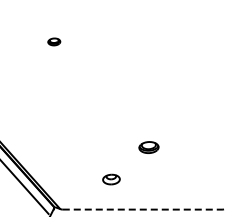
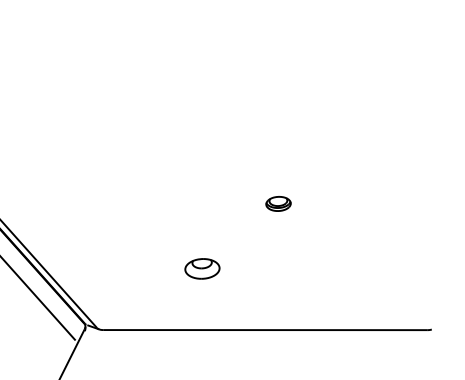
part: (148, 147) -> (277, 203), size x0.62
line: (142, 209) -> (265, 329), dashed -> solid

